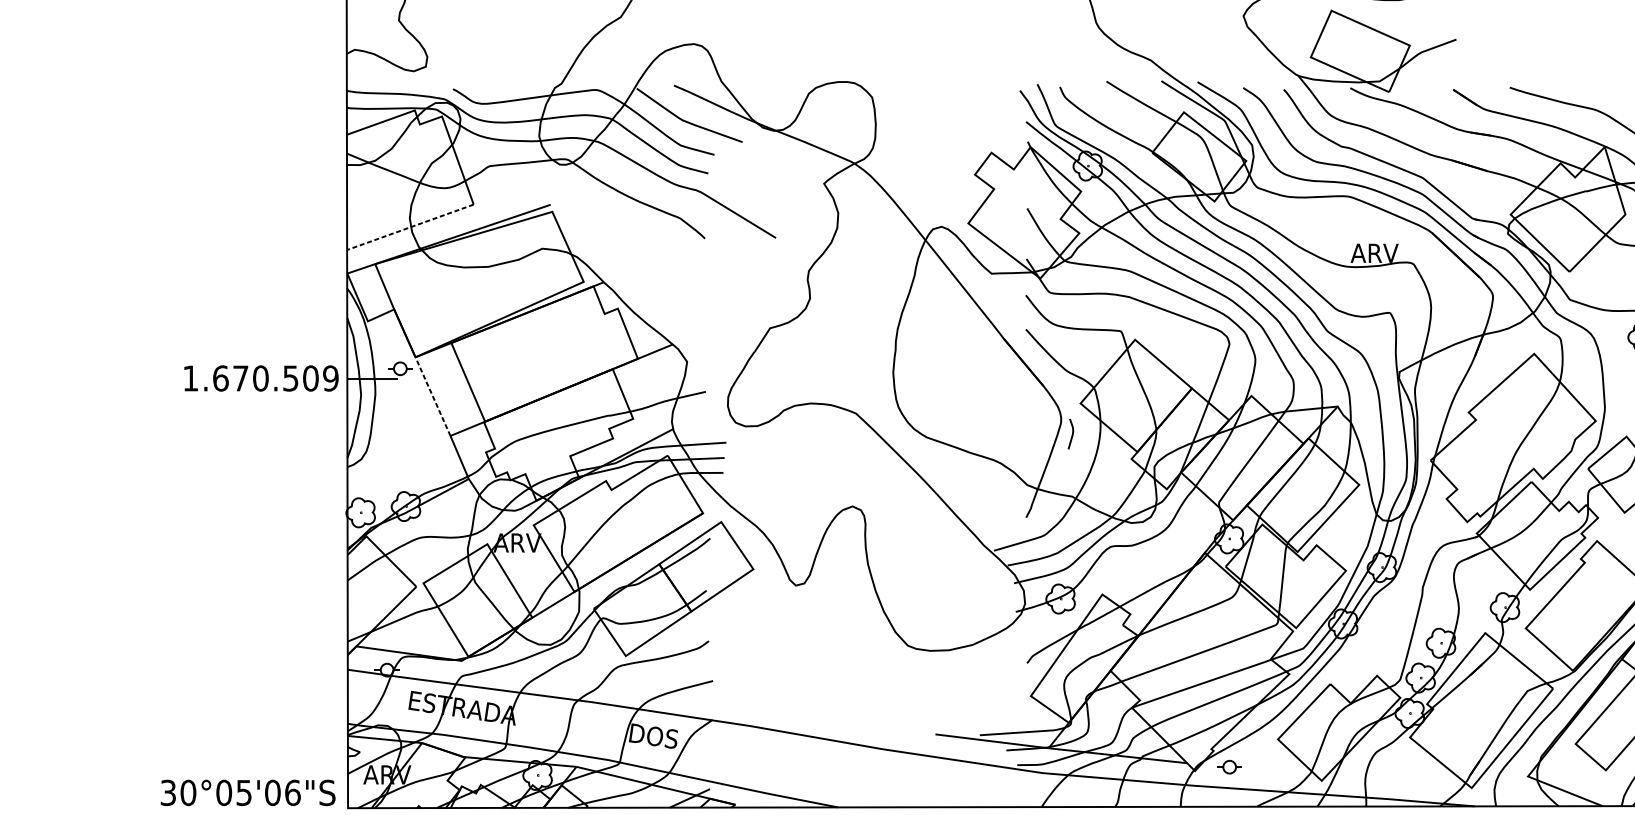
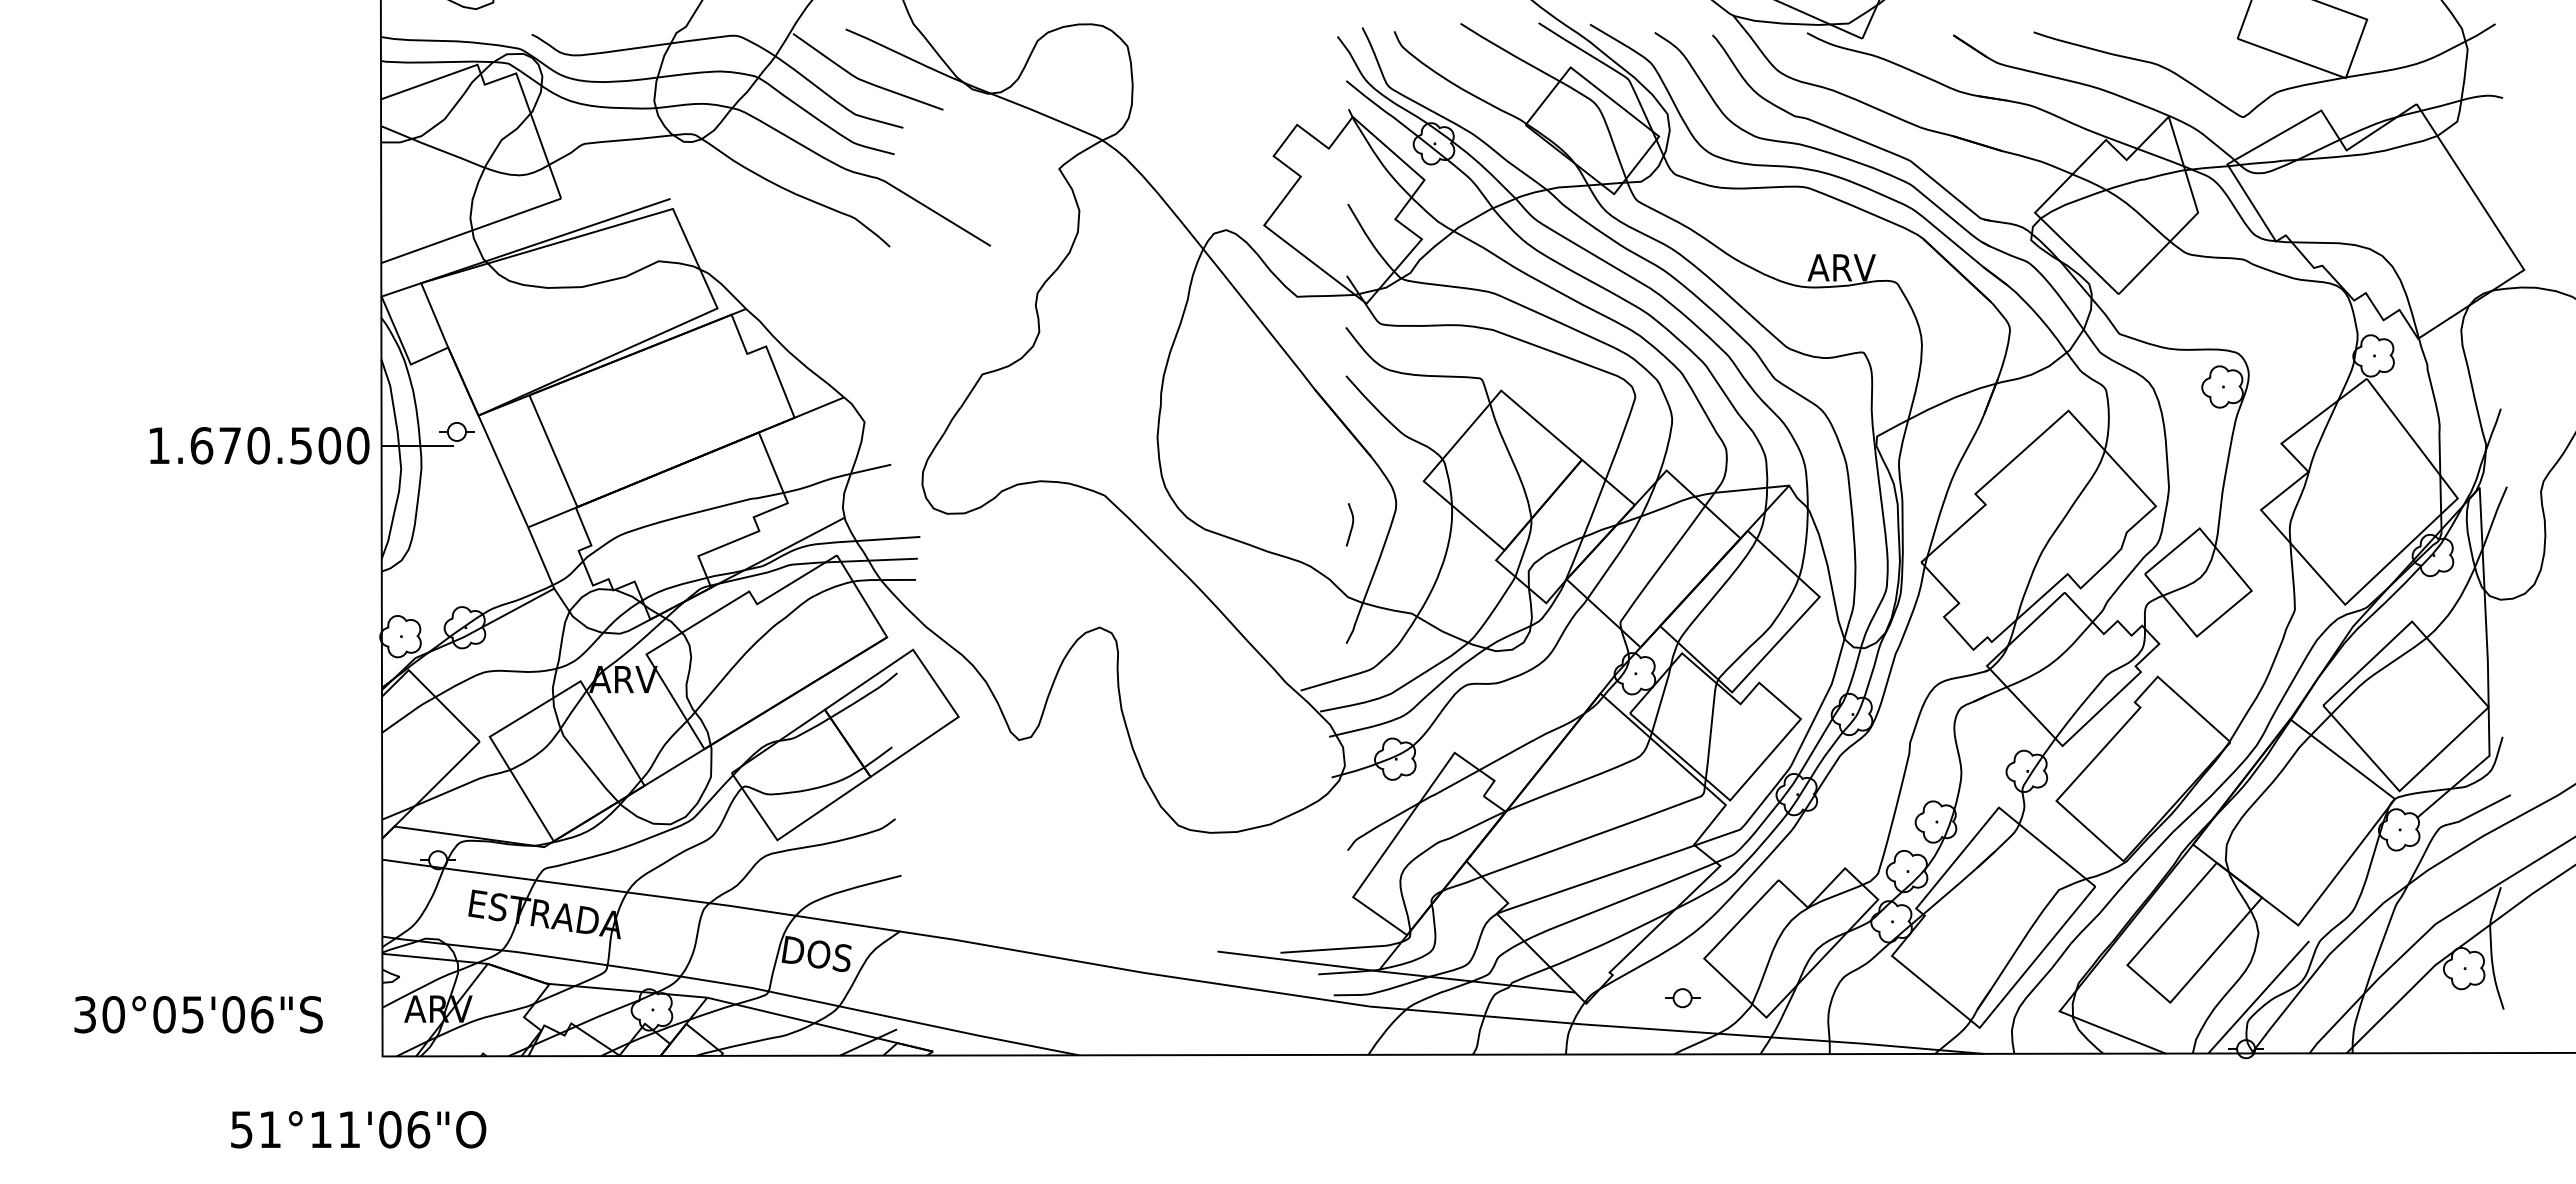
line: (410, 227) -> (471, 230), dashed -> solid
text: (331, 378) -> (358, 445), 1.670.509 -> 1.670.500
line: (433, 396) -> (503, 471), dashed -> solid
curve: (1071, 433) -> (1351, 524), moved
part: (1229, 767) -> (1682, 998), moved
text: (248, 792) -> (198, 1014), moved

